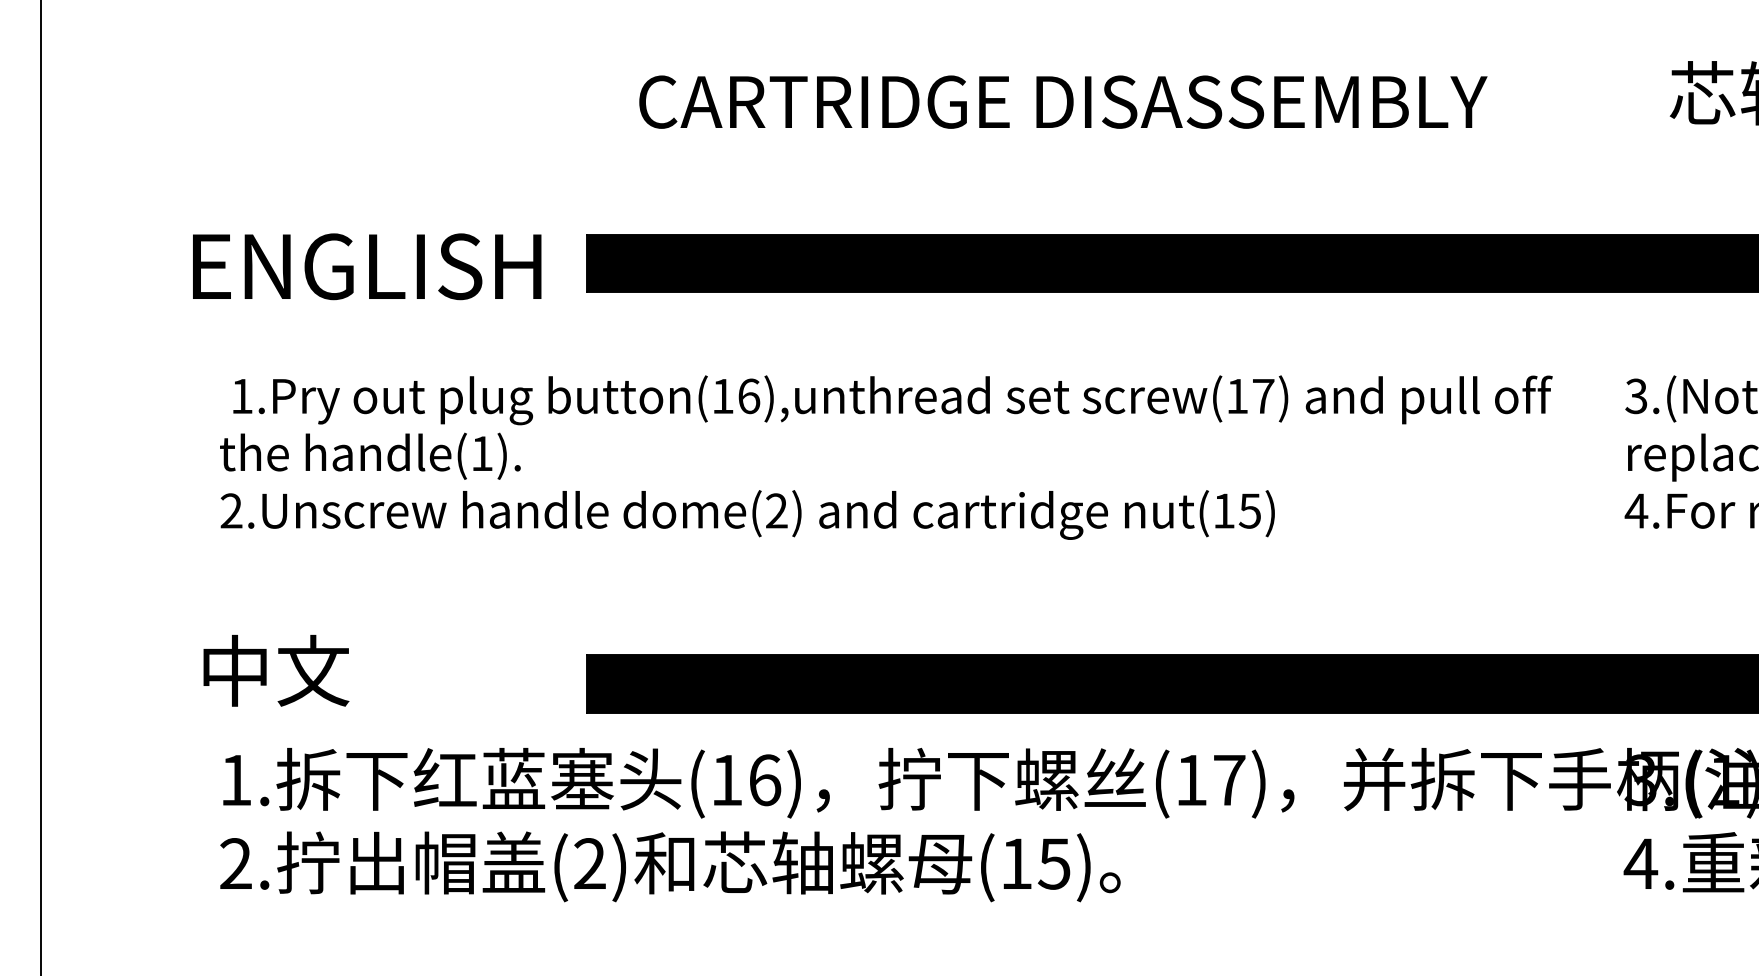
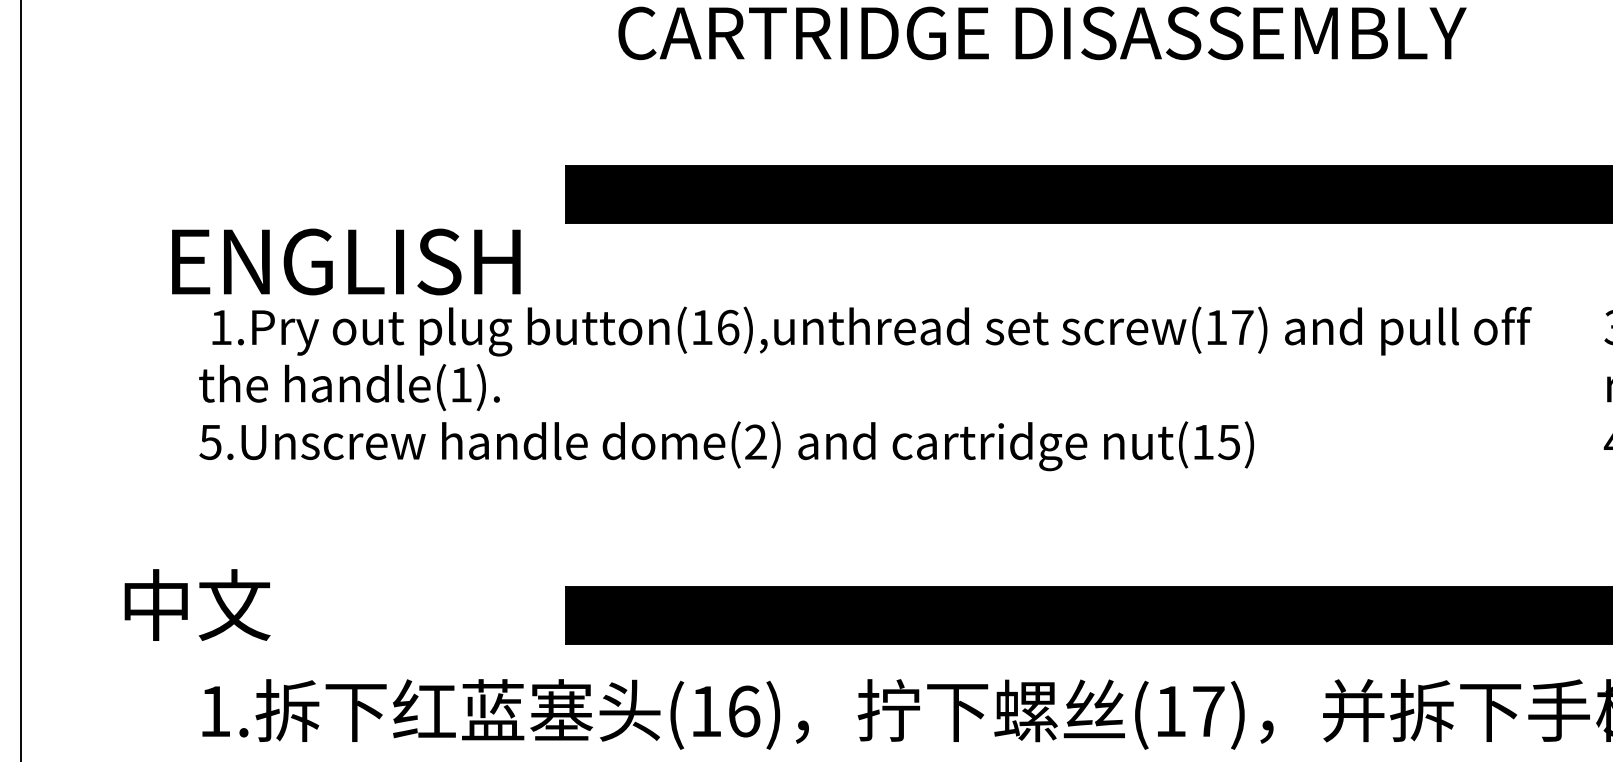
text: (367, 266) -> (346, 261), moved
text: (231, 510) -> (210, 441), 2.Unscrew -> 5.Unscrew
text: (276, 670) -> (197, 604), moved

